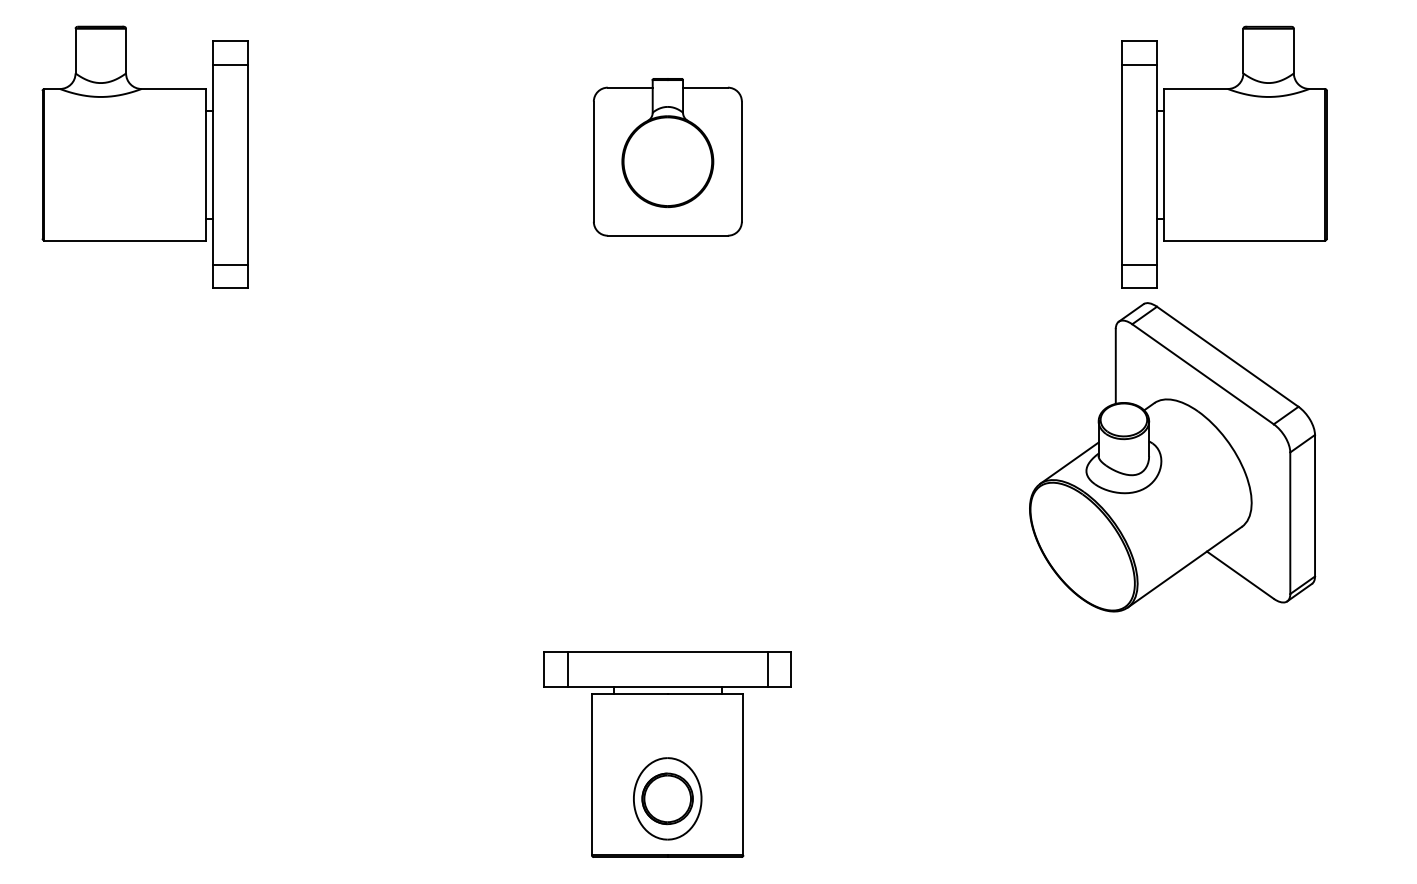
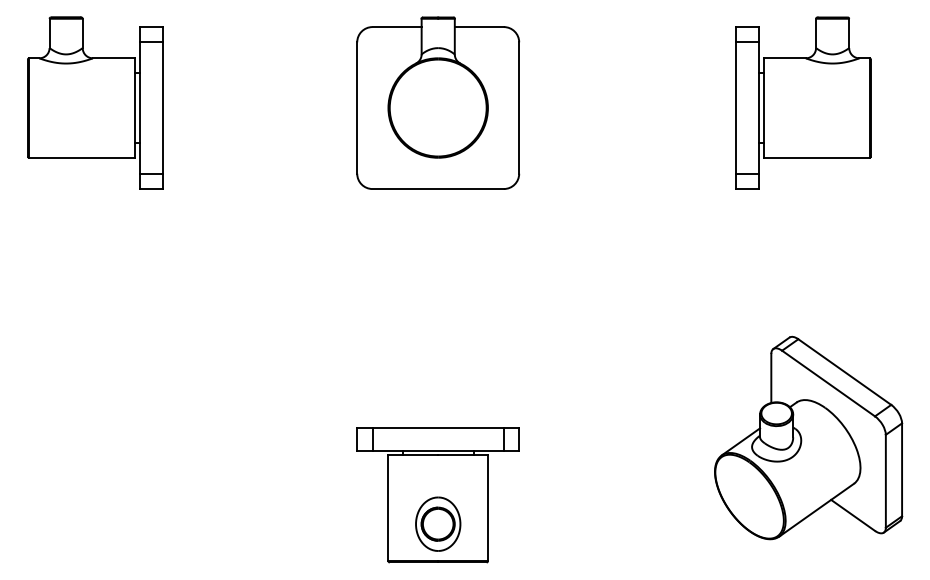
part: (668, 156) -> (438, 102), size x1.67
part: (1172, 456) -> (808, 437), moved

